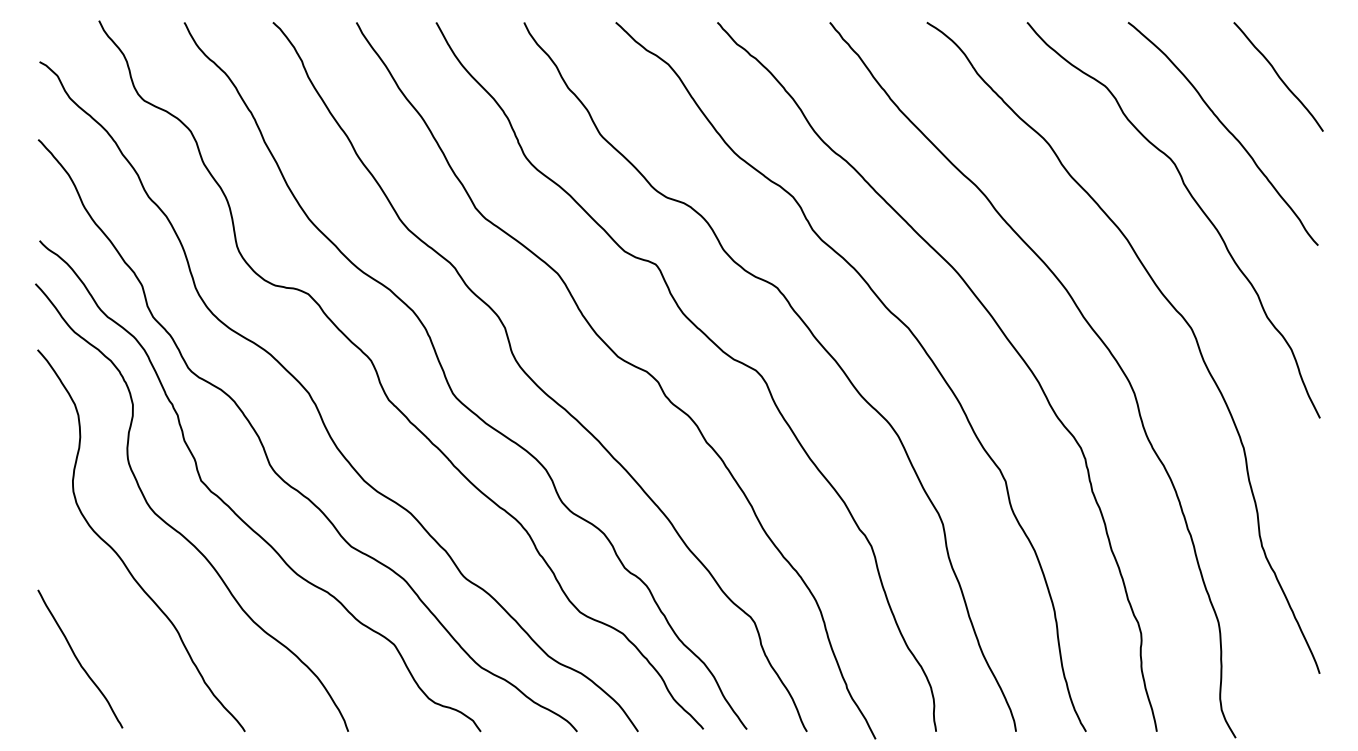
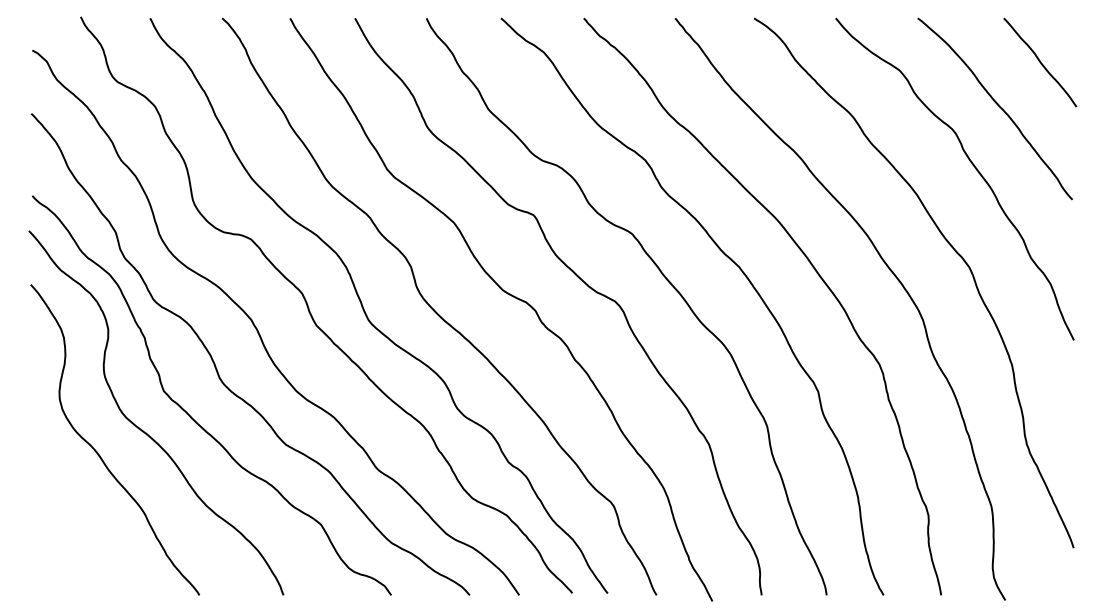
curve: (79, 659) -> (64, 536), removed

